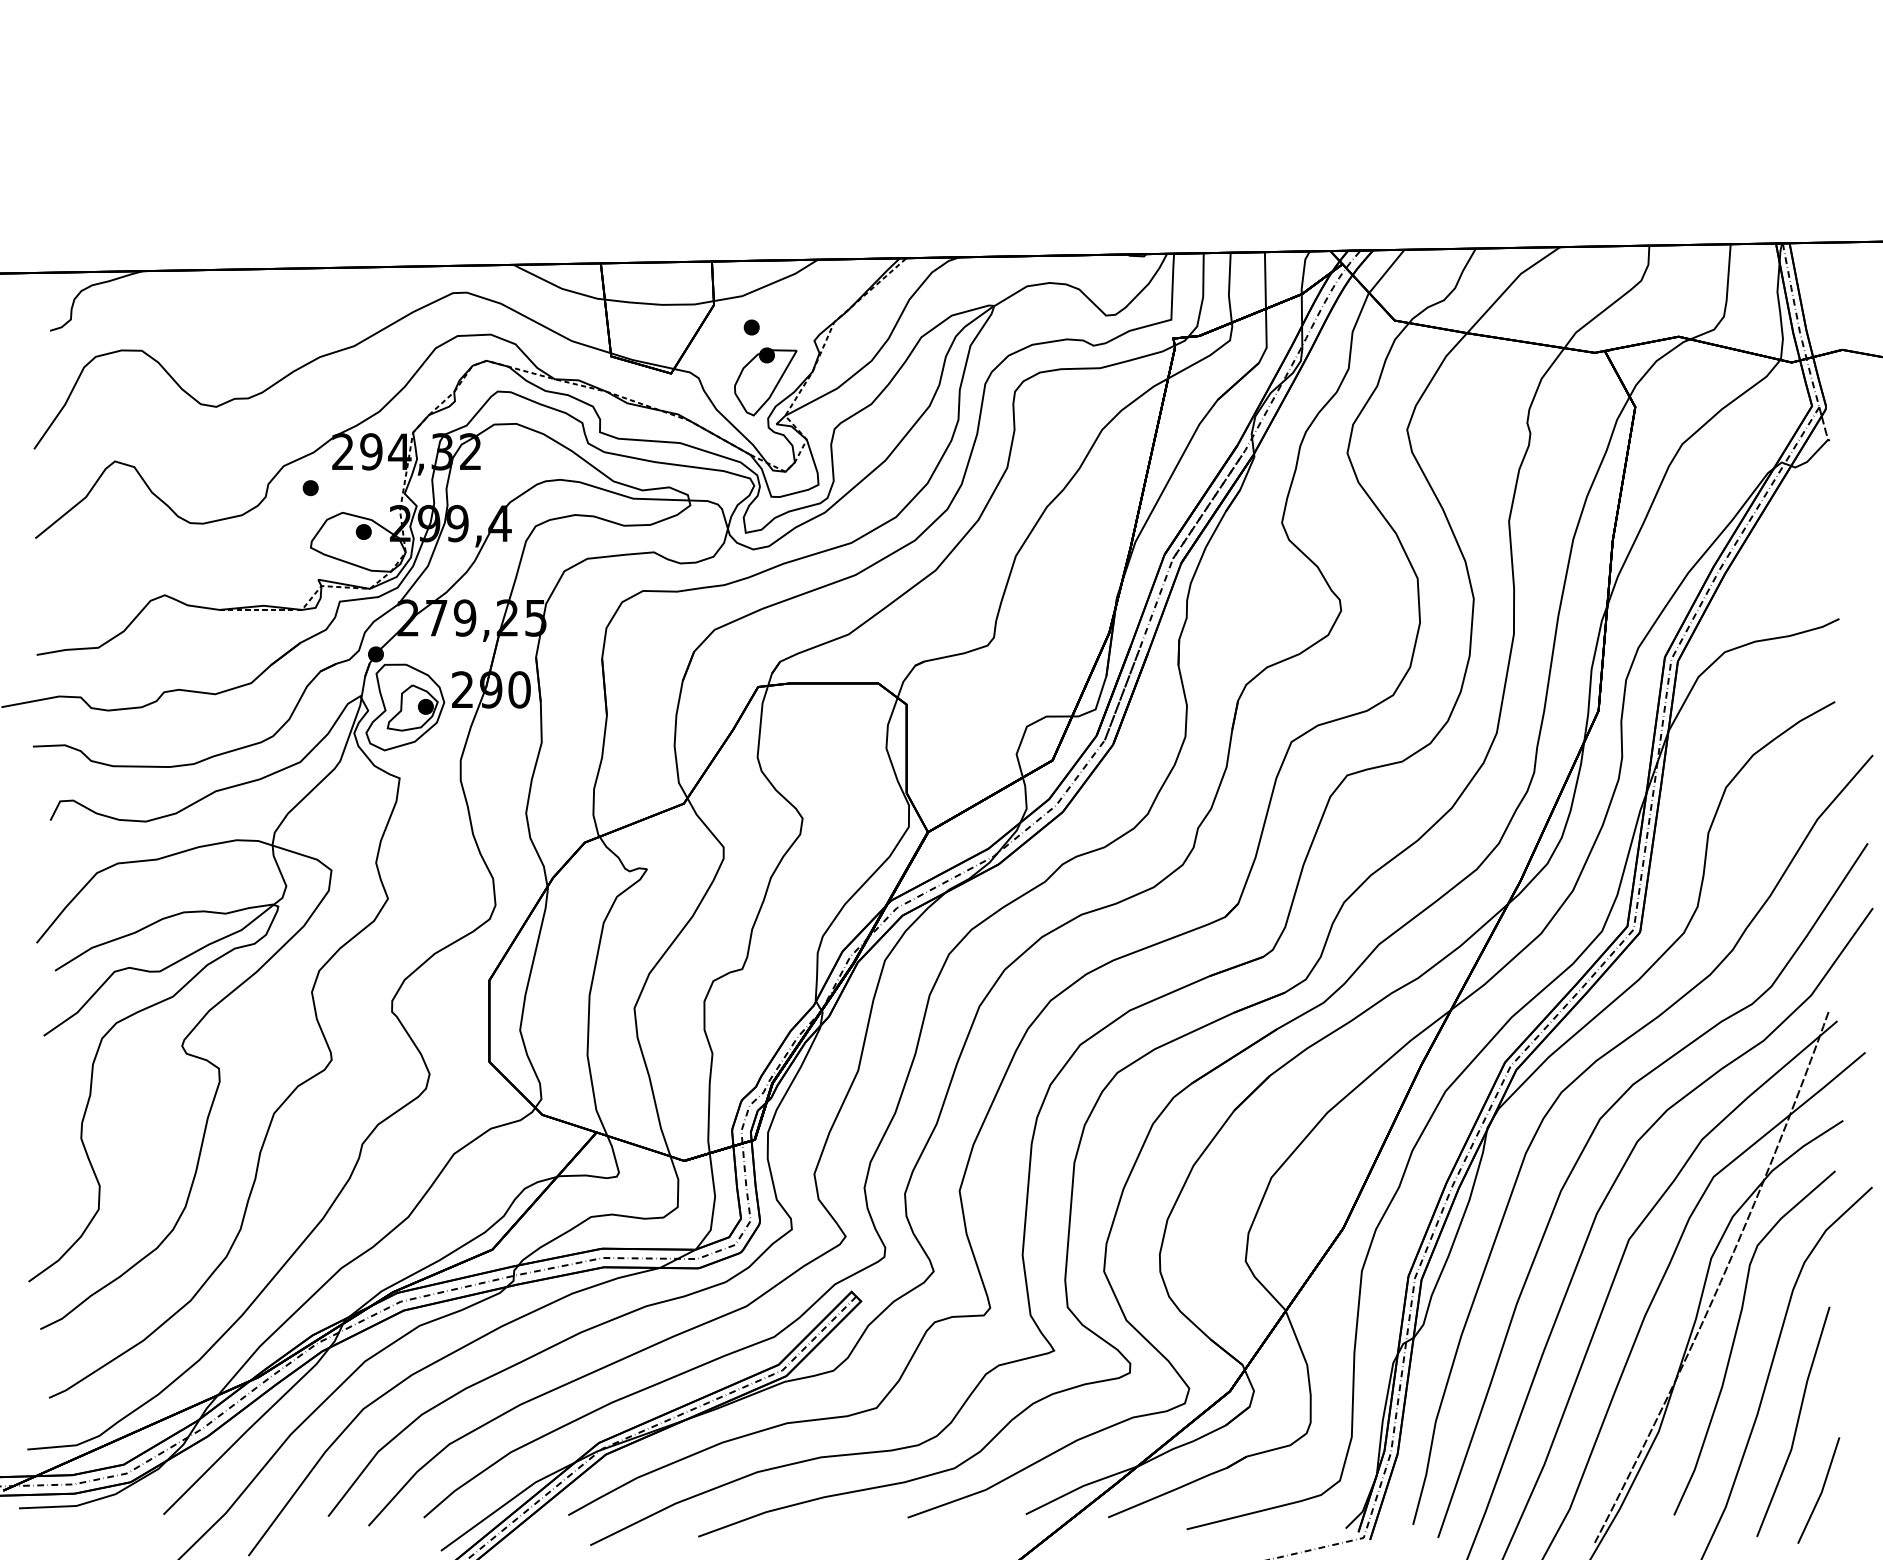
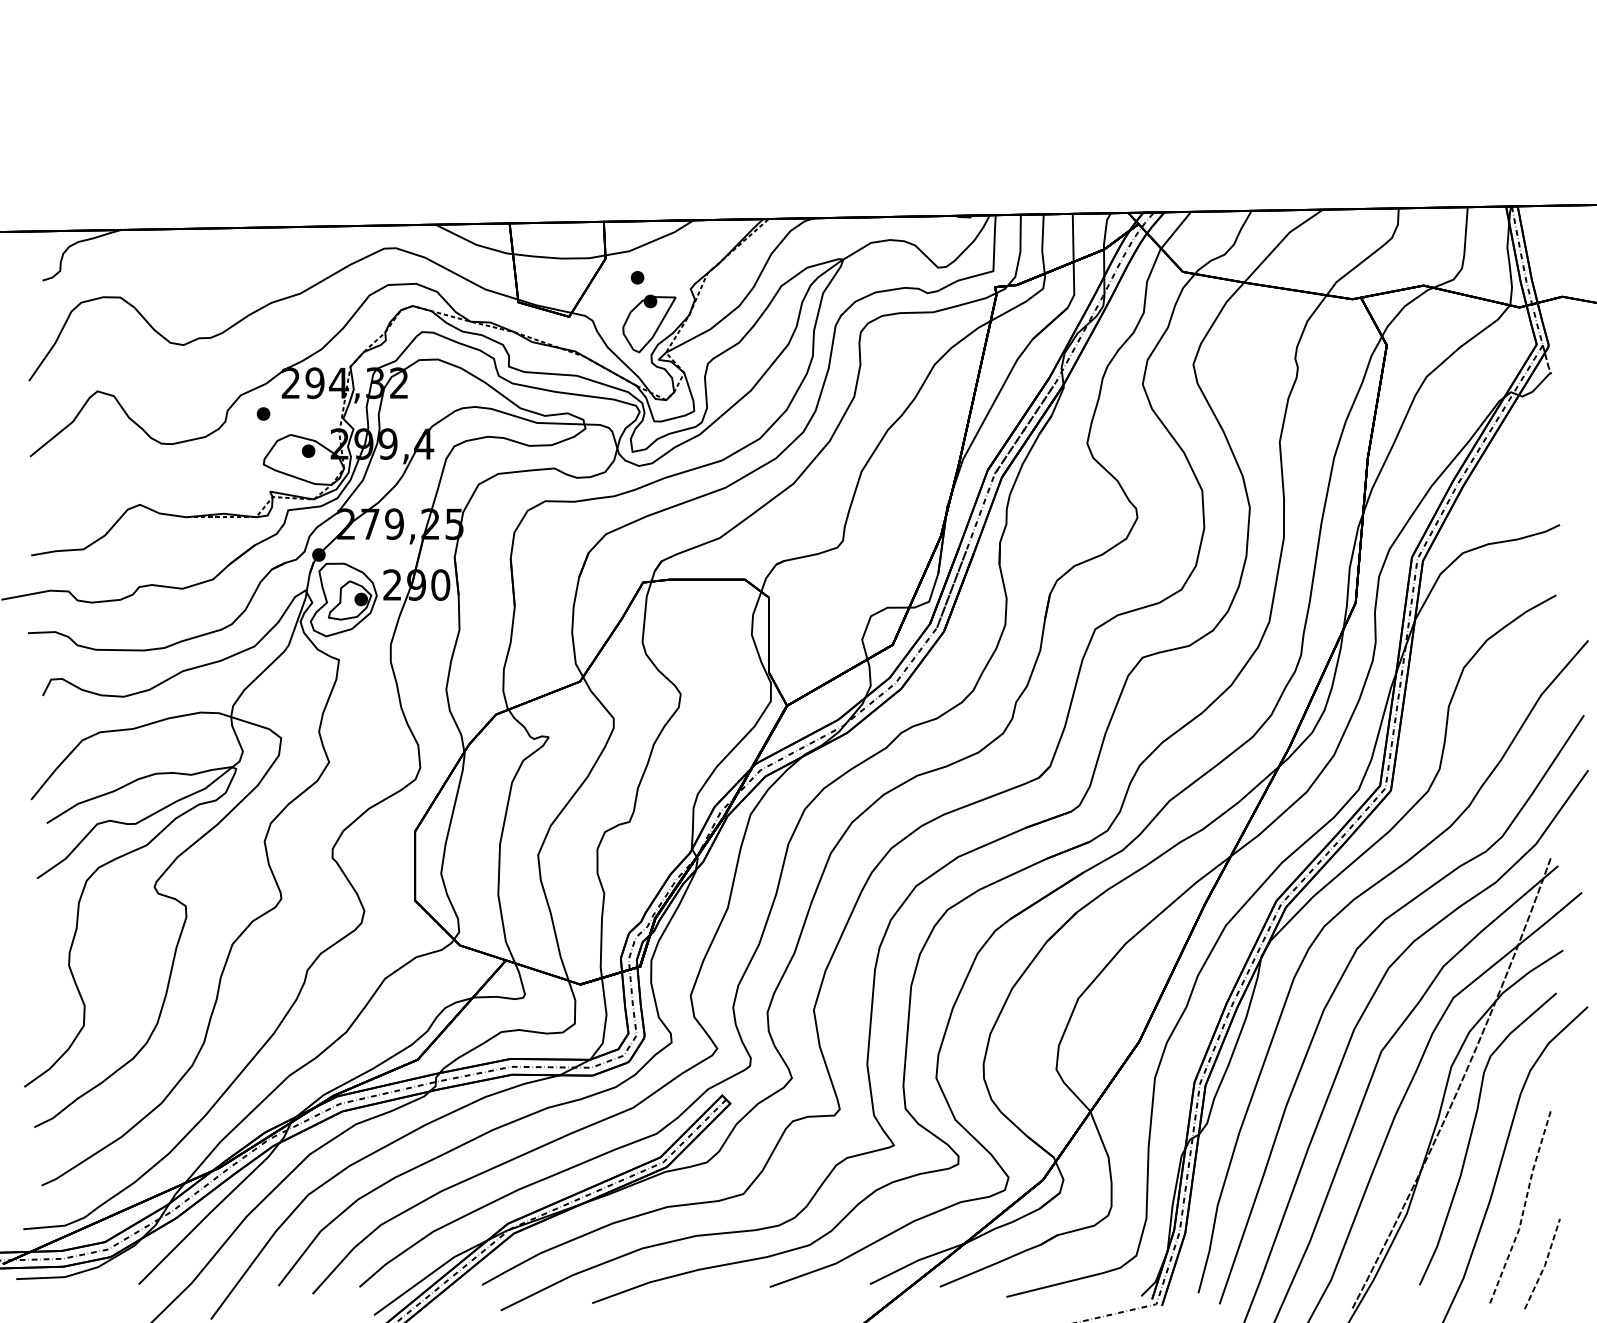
line: (1797, 1422) -> (1524, 1206), solid -> dashed
line: (1821, 1492) -> (1544, 1265), solid -> dashed

